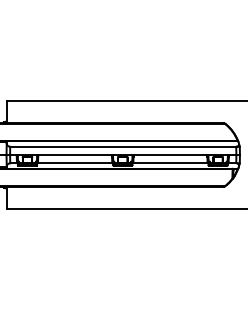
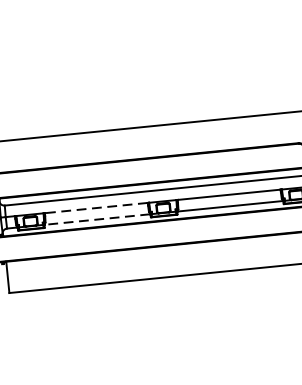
line: (75, 155) -> (96, 208), solid -> dashed
line: (75, 163) -> (98, 219), solid -> dashed

